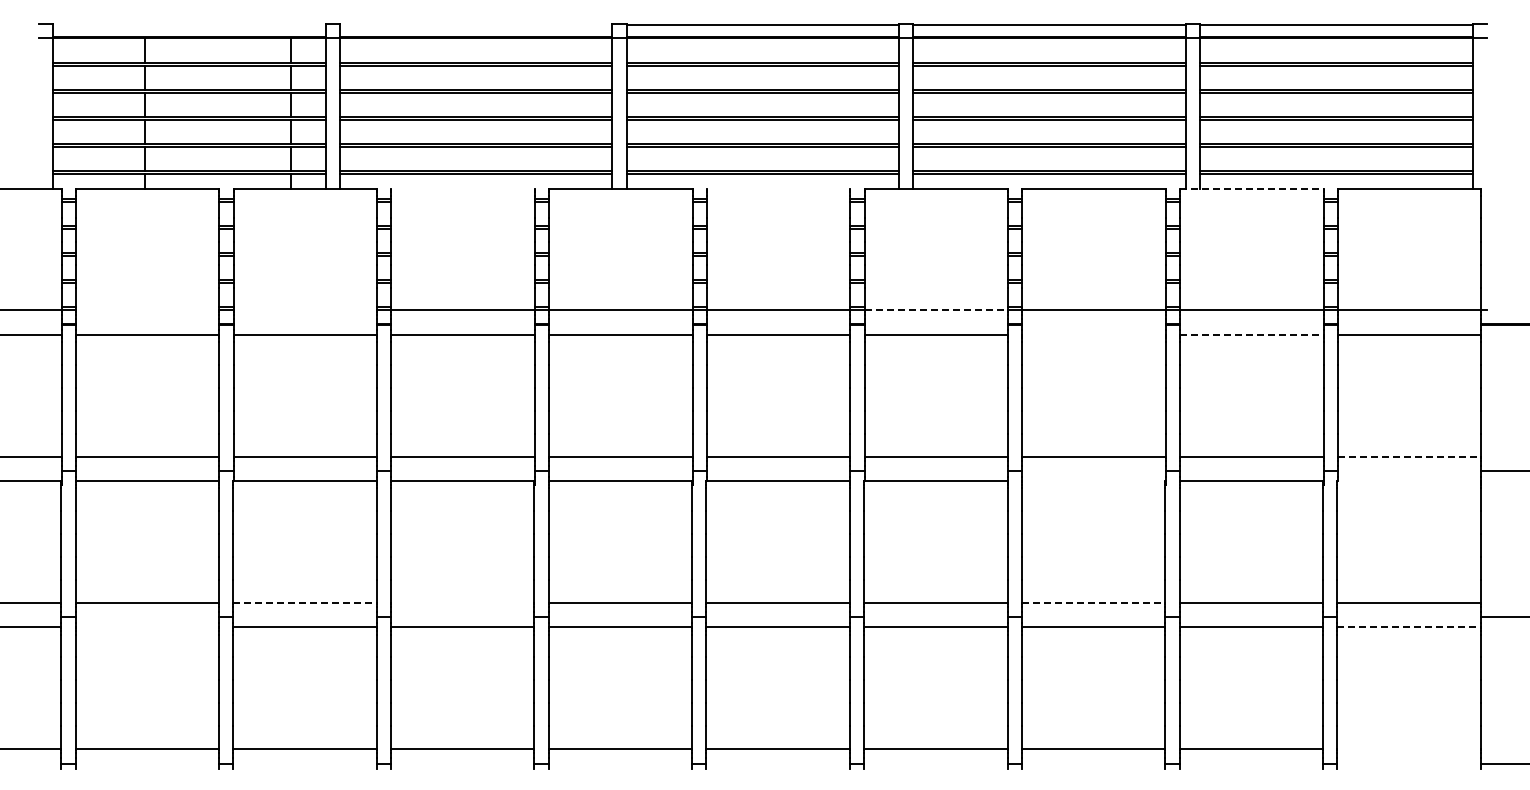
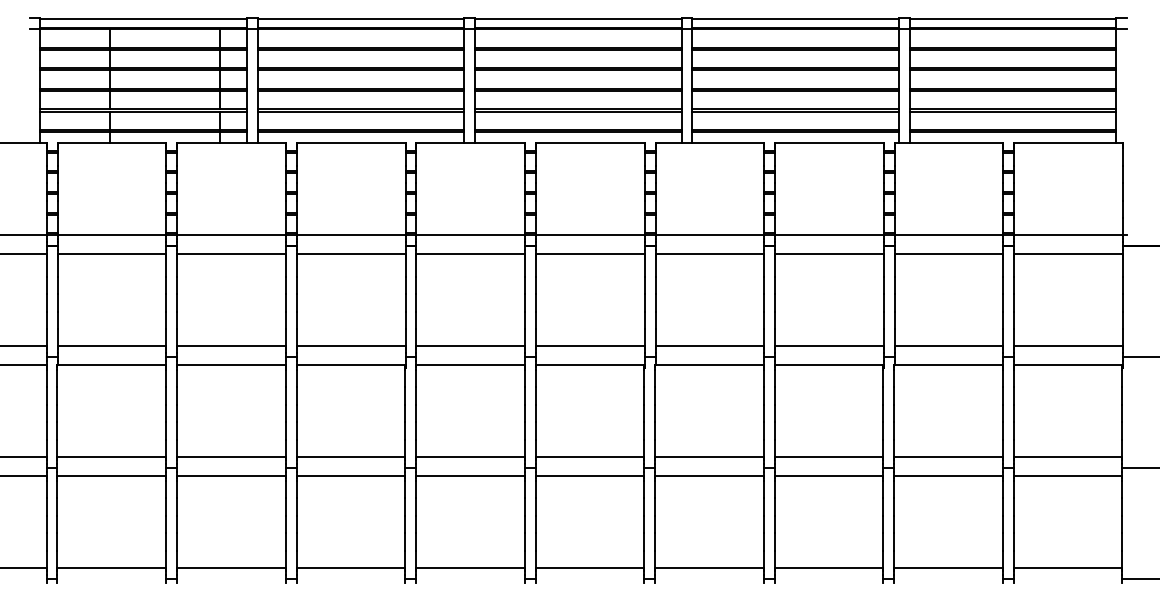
line: (189, 25) -> (143, 19), added
line: (475, 25) -> (360, 19), added
line: (462, 188) -> (350, 142), added
line: (778, 188) -> (590, 142), added
line: (1251, 188) -> (948, 142), dashed -> solid
line: (147, 310) -> (111, 235), added
line: (305, 310) -> (231, 235), added
line: (936, 310) -> (709, 235), dashed -> solid
line: (1093, 334) -> (828, 253), added
line: (1251, 334) -> (948, 253), dashed -> solid
line: (1409, 456) -> (1068, 346), dashed -> solid
line: (1093, 481) -> (828, 365), added
line: (1408, 481) -> (1067, 365), added
line: (304, 602) -> (230, 456), dashed -> solid
line: (462, 602) -> (350, 456), added
line: (1093, 602) -> (828, 456), dashed -> solid
line: (146, 627) -> (111, 475), added
line: (1409, 627) -> (1068, 475), dashed -> solid
line: (1408, 749) -> (1067, 568), added

